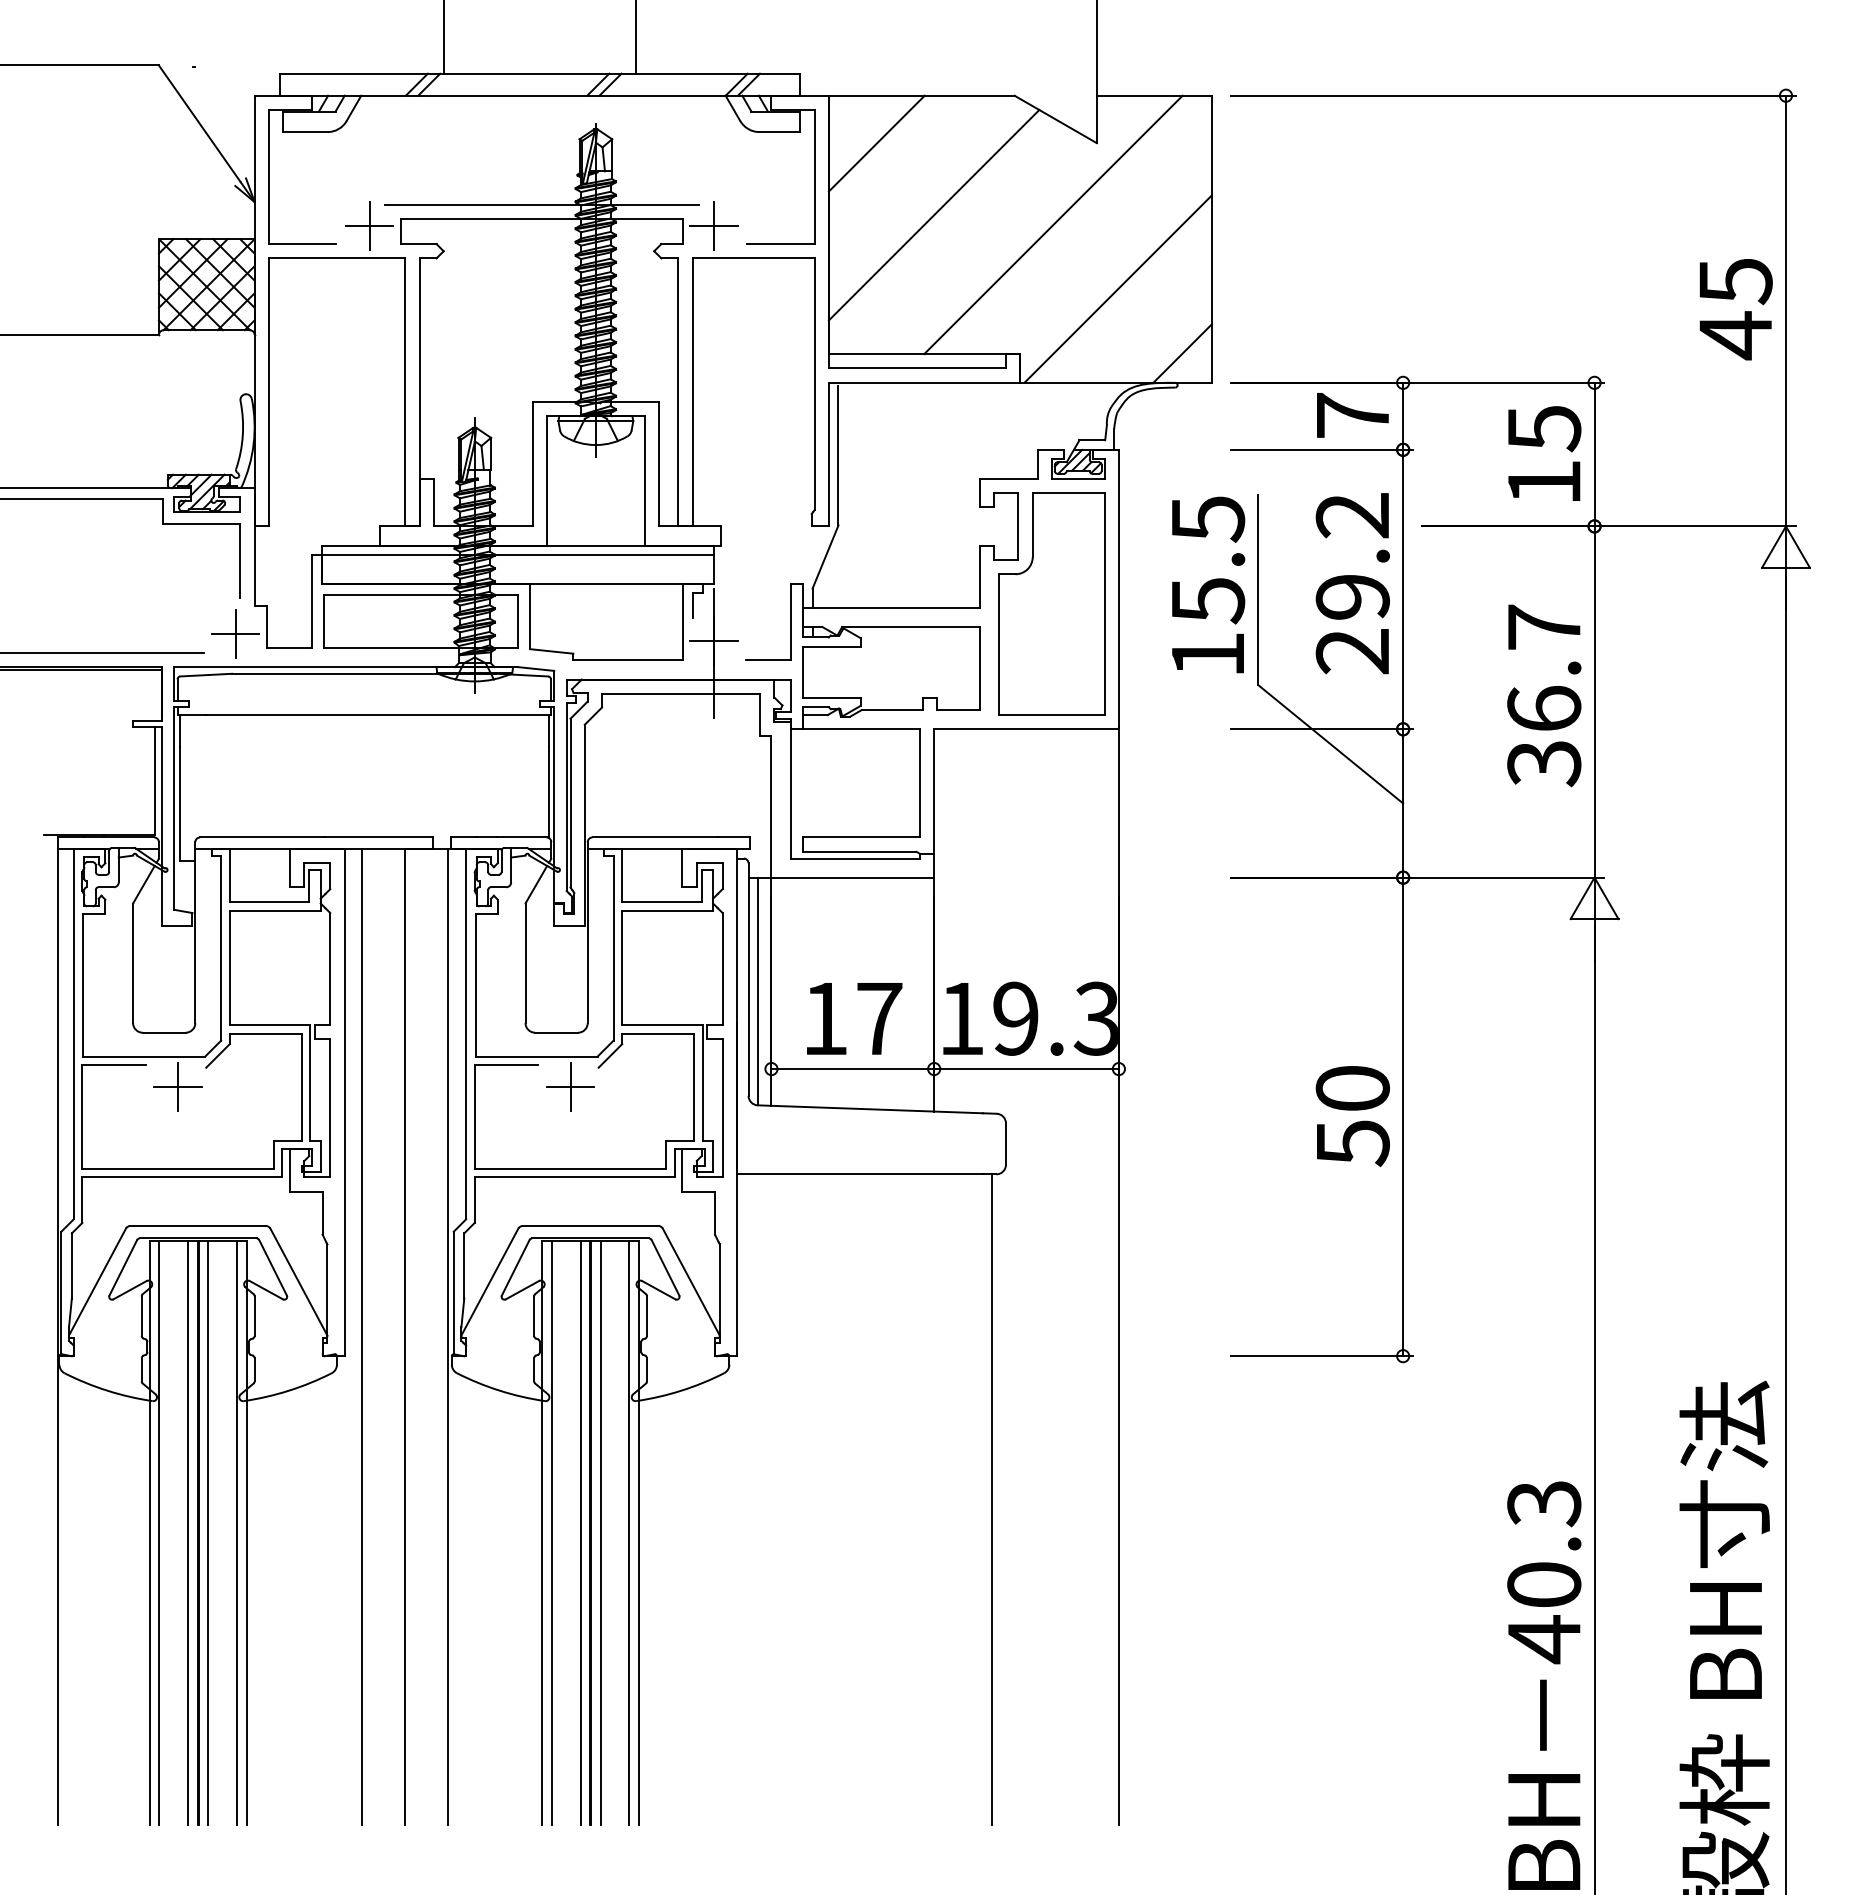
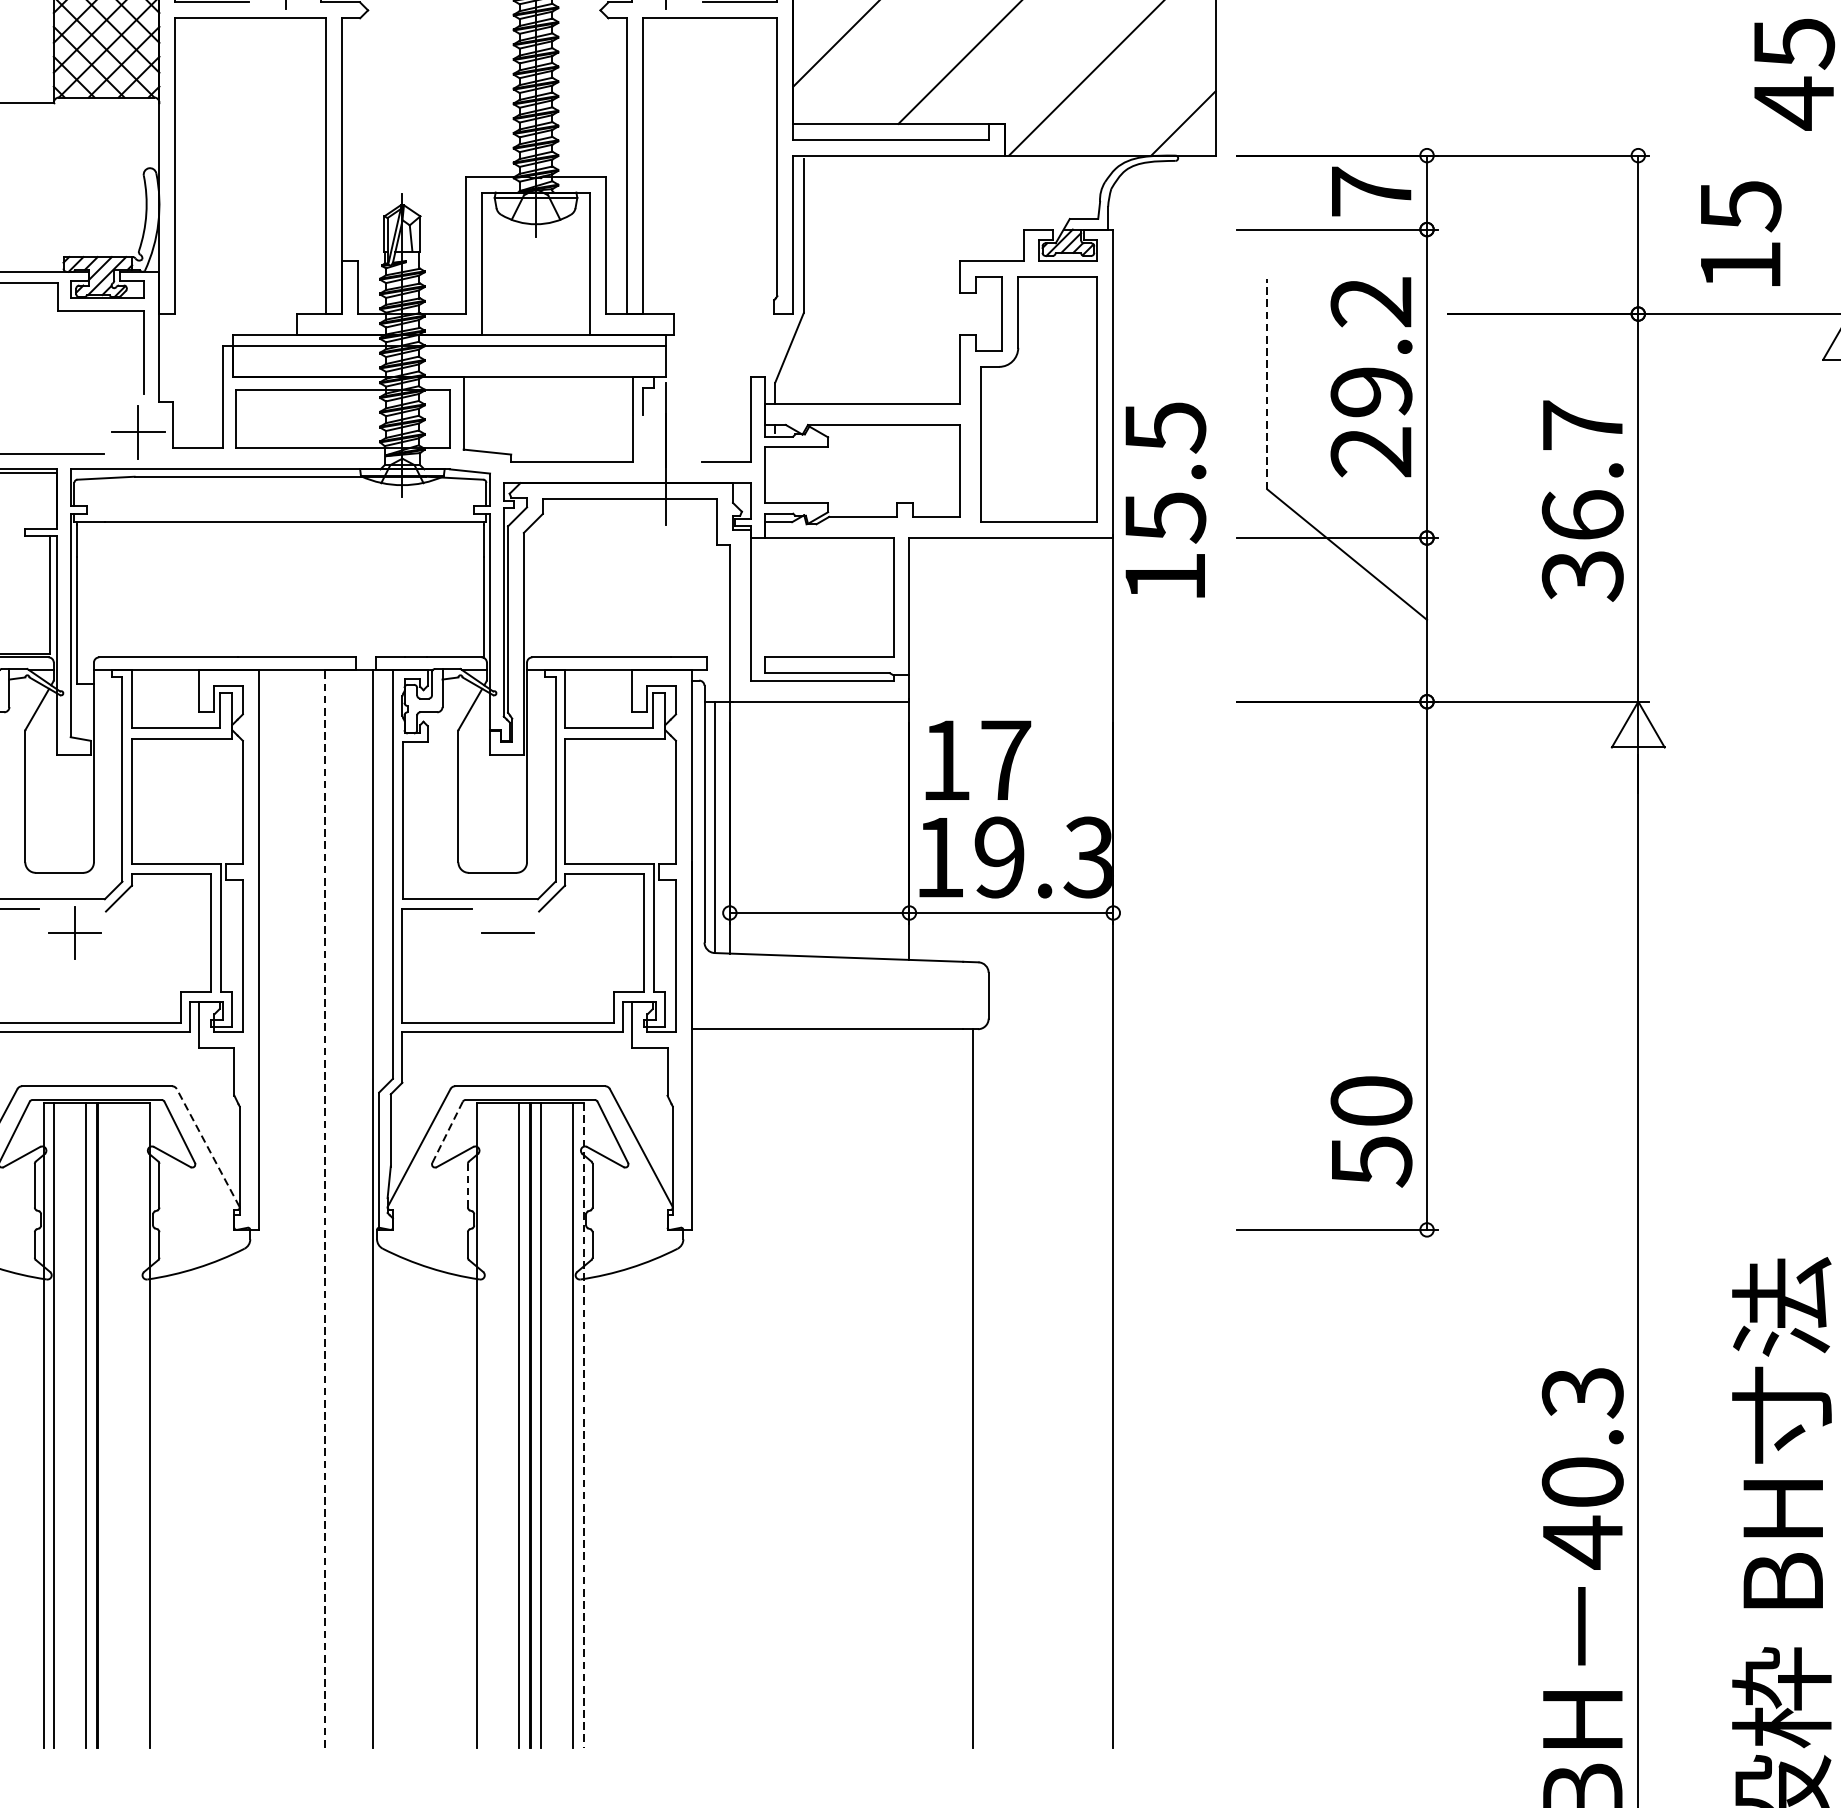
text: (1544, 453) -> (1740, 233), moved
text: (1208, 584) -> (1165, 499), moved
line: (1258, 589) -> (1267, 383), solid -> dashed
line: (713, 641) -> (665, 441), removed
text: (854, 1018) -> (978, 760), moved
line: (570, 1087) -> (508, 933), removed
text: (1352, 1116) -> (1371, 1132), moved
line: (515, 1267) -> (447, 1132), solid -> dashed
line: (298, 1281) -> (207, 1147), solid -> dashed
line: (534, 1316) -> (468, 1186), solid -> dashed
line: (361, 1336) -> (277, 1208), removed
line: (404, 1336) -> (324, 1208), solid -> dashed
line: (208, 1533) -> (108, 1425), removed
line: (236, 1533) -> (139, 1425), removed
line: (551, 1533) -> (487, 1425), removed
line: (638, 1533) -> (583, 1425), solid -> dashed

